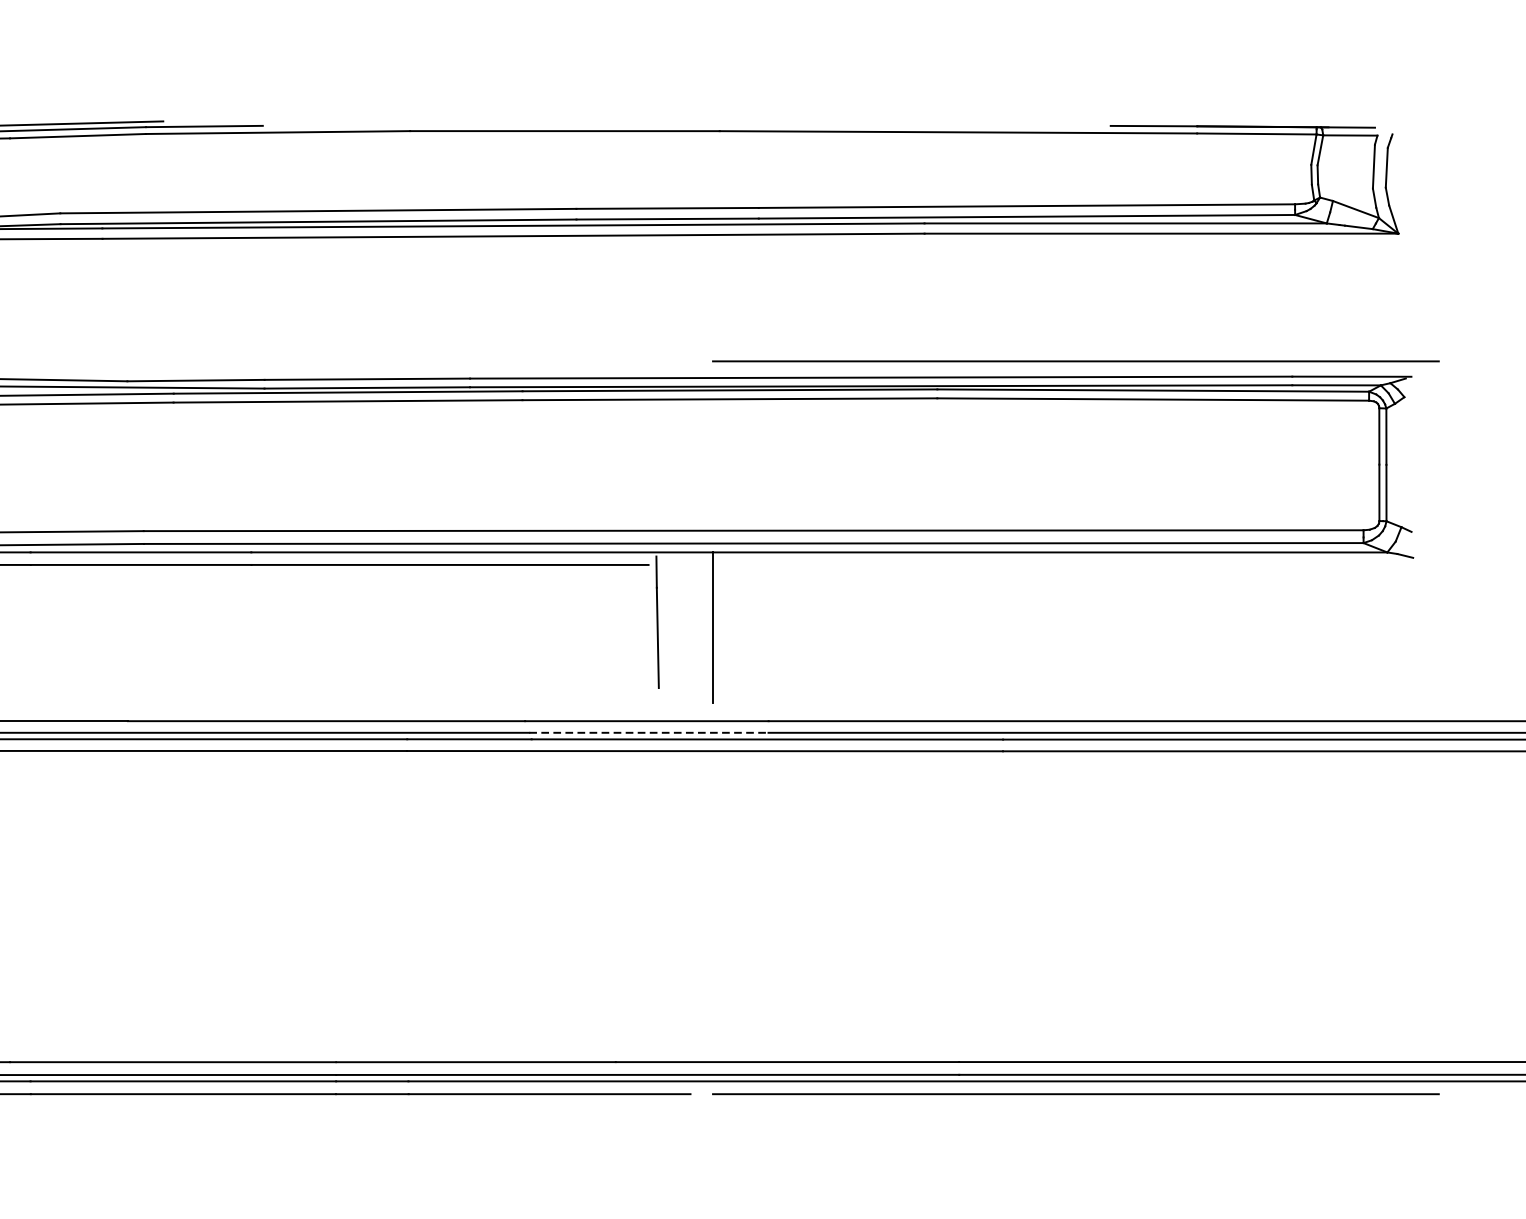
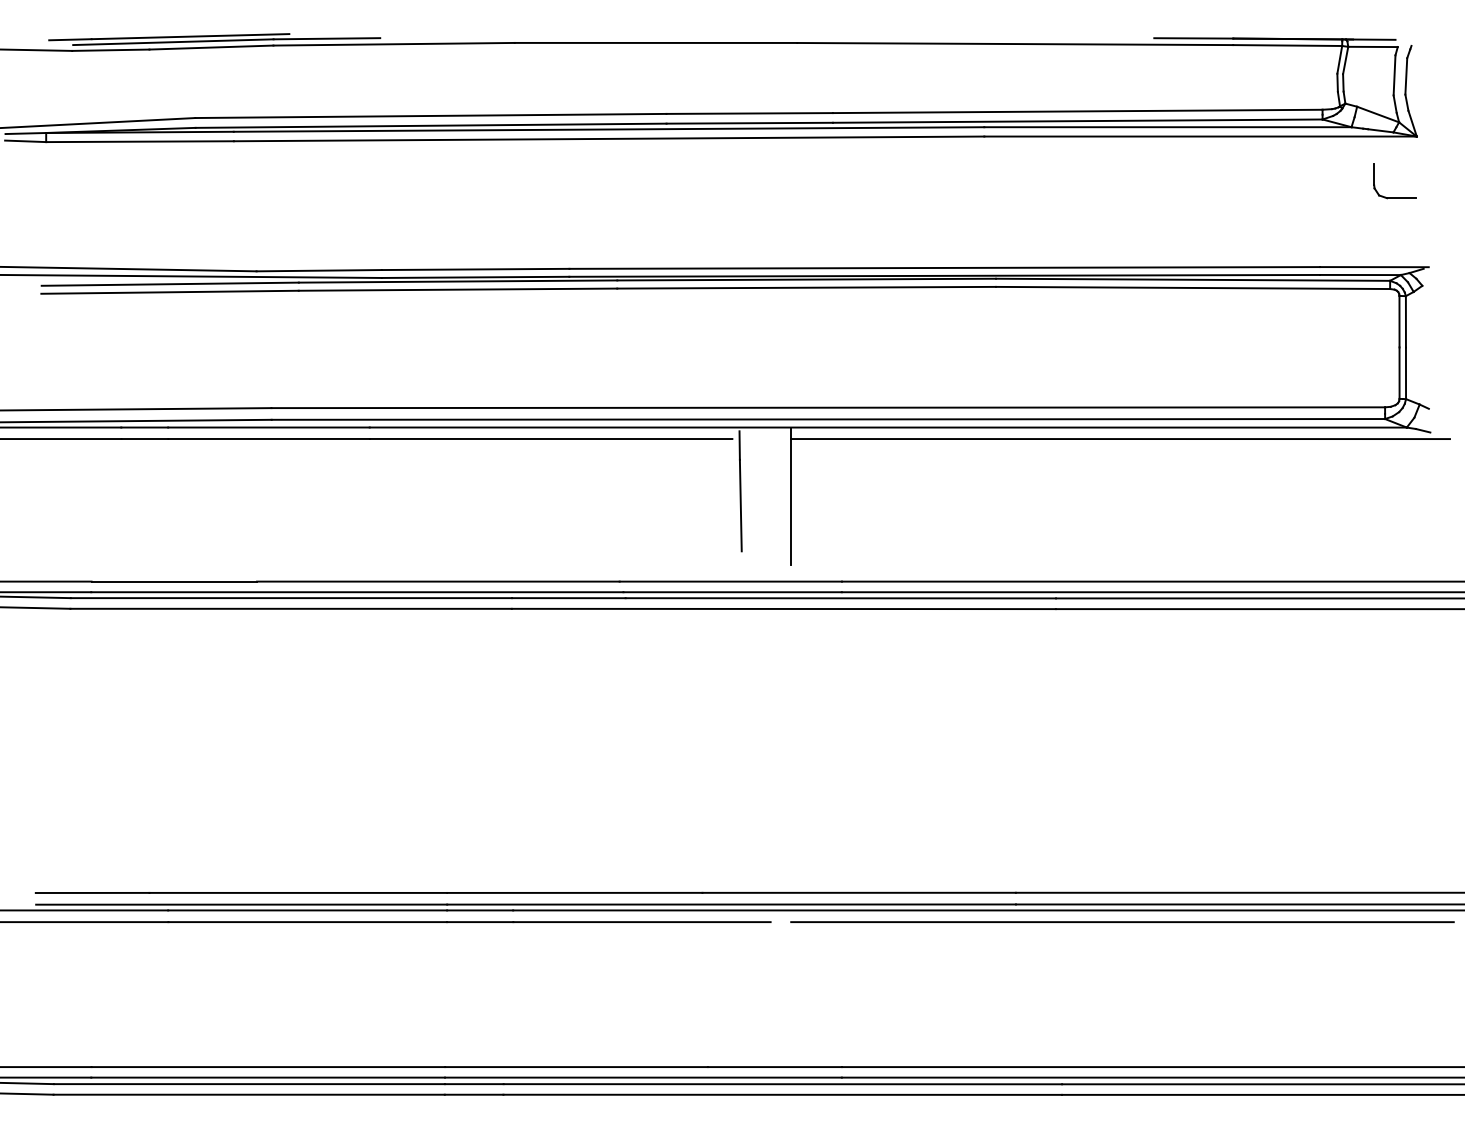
part: (1373, 300) -> (1394, 197), added
line: (1075, 360) -> (1122, 252), removed
line: (1073, 565) -> (1120, 439), added
line: (649, 733) -> (733, 592), dashed -> solid

